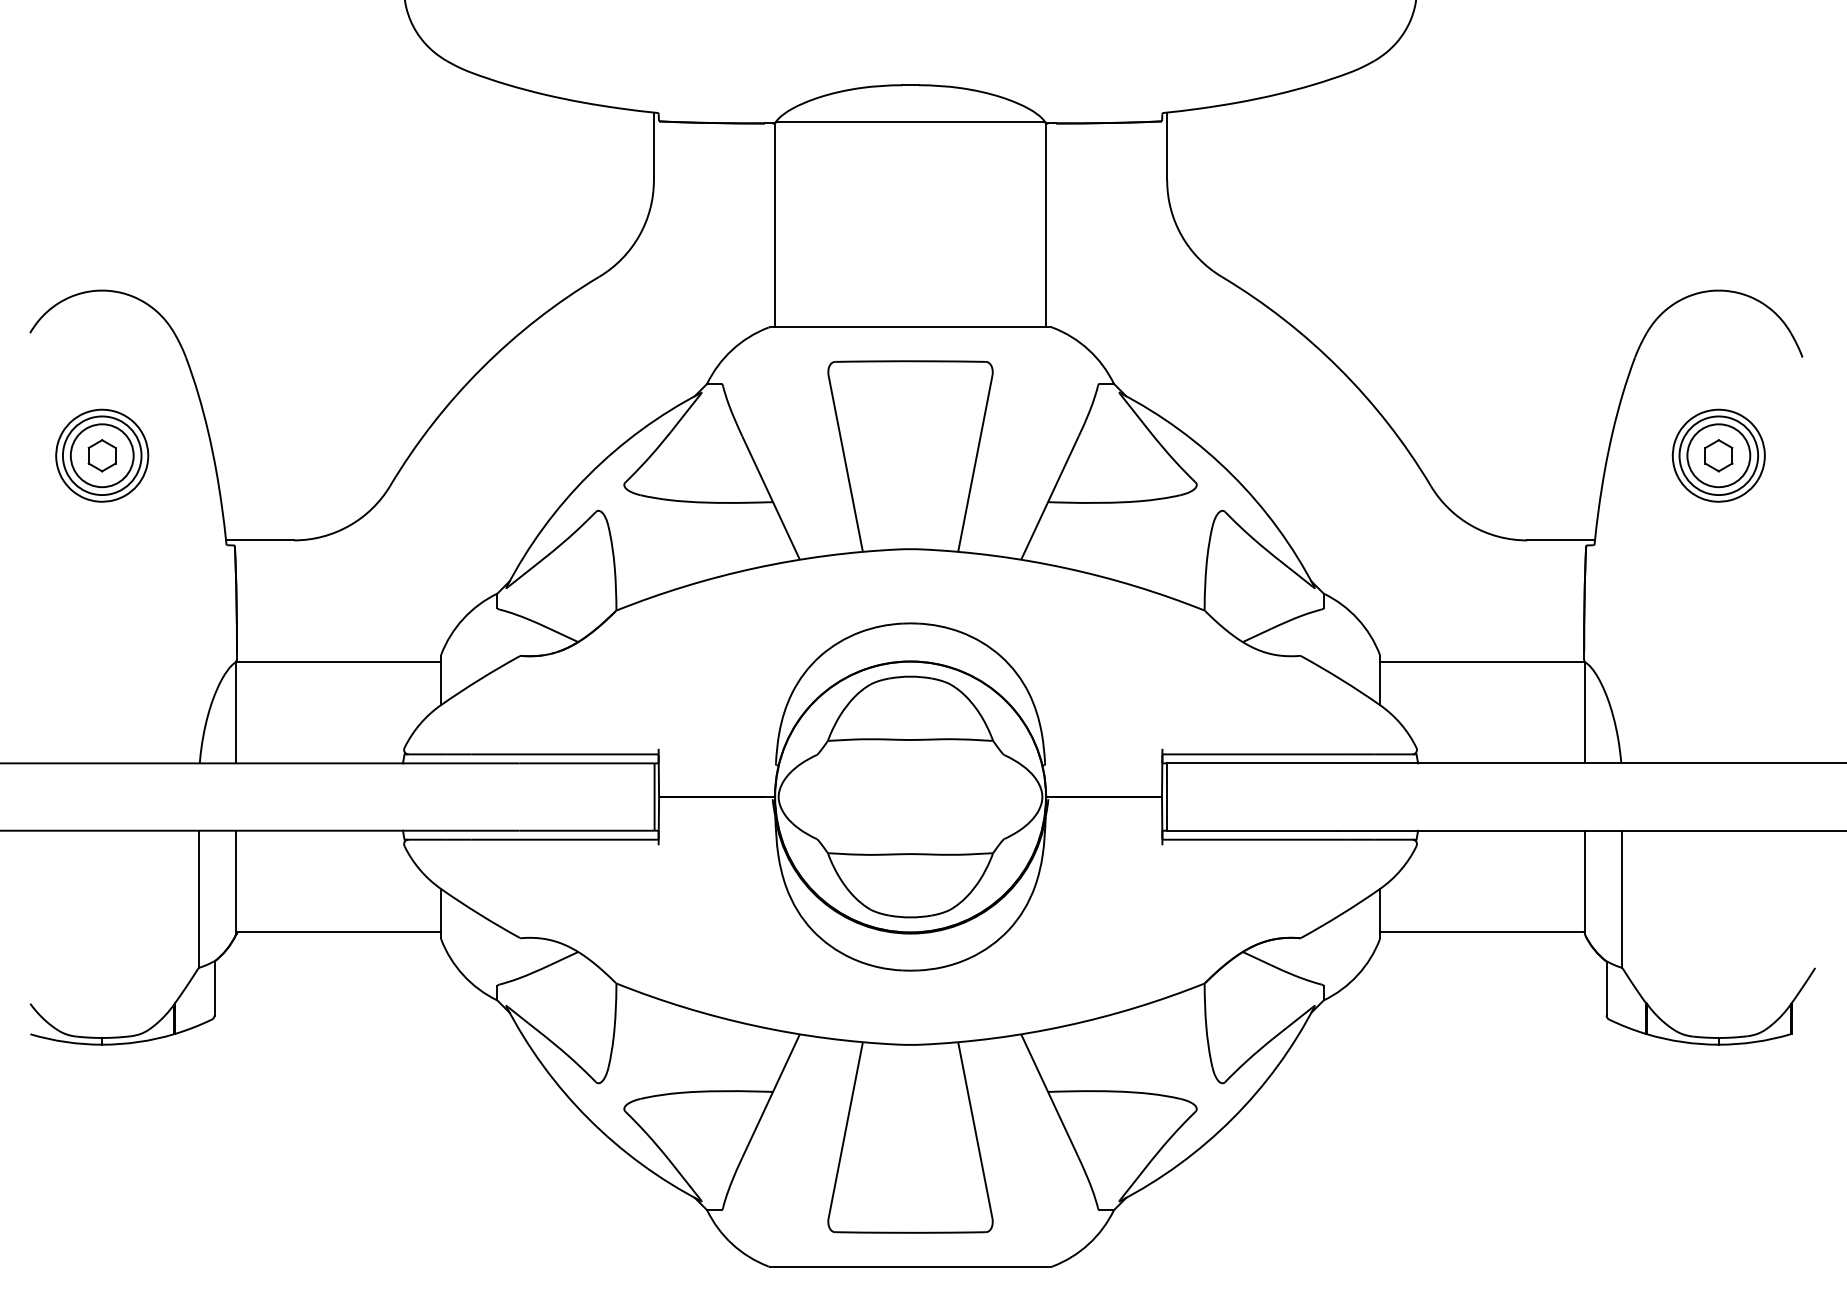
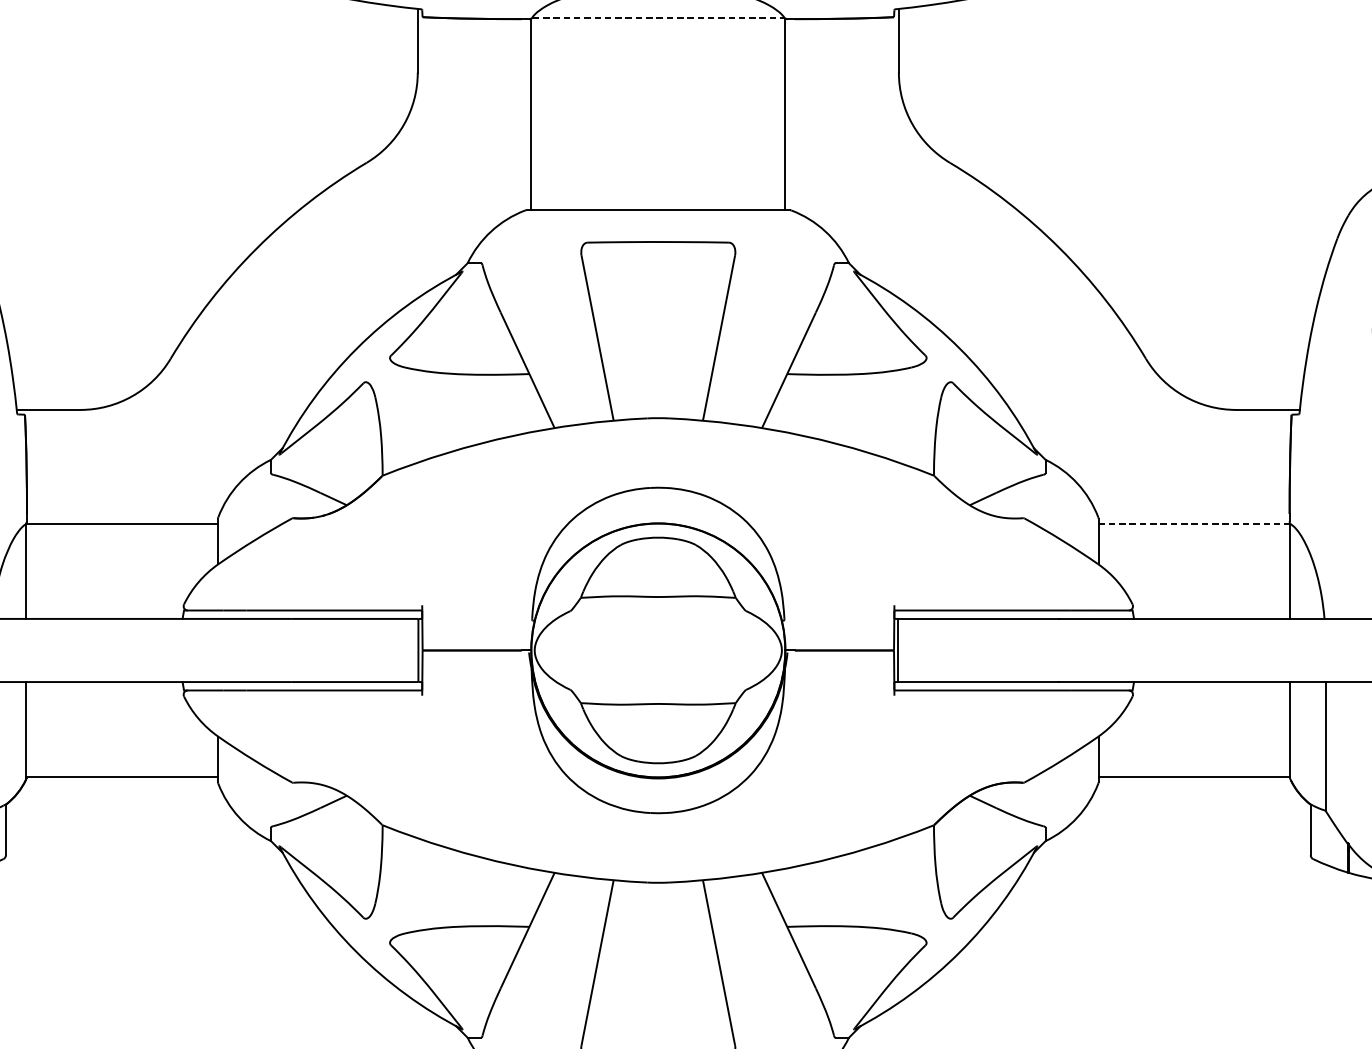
line: (911, 122) -> (659, 18), solid -> dashed
line: (1482, 661) -> (1194, 523), solid -> dashed

